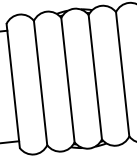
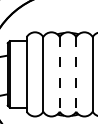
line: (95, 77) -> (76, 74), solid -> dashed
line: (67, 80) -> (59, 74), solid -> dashed

